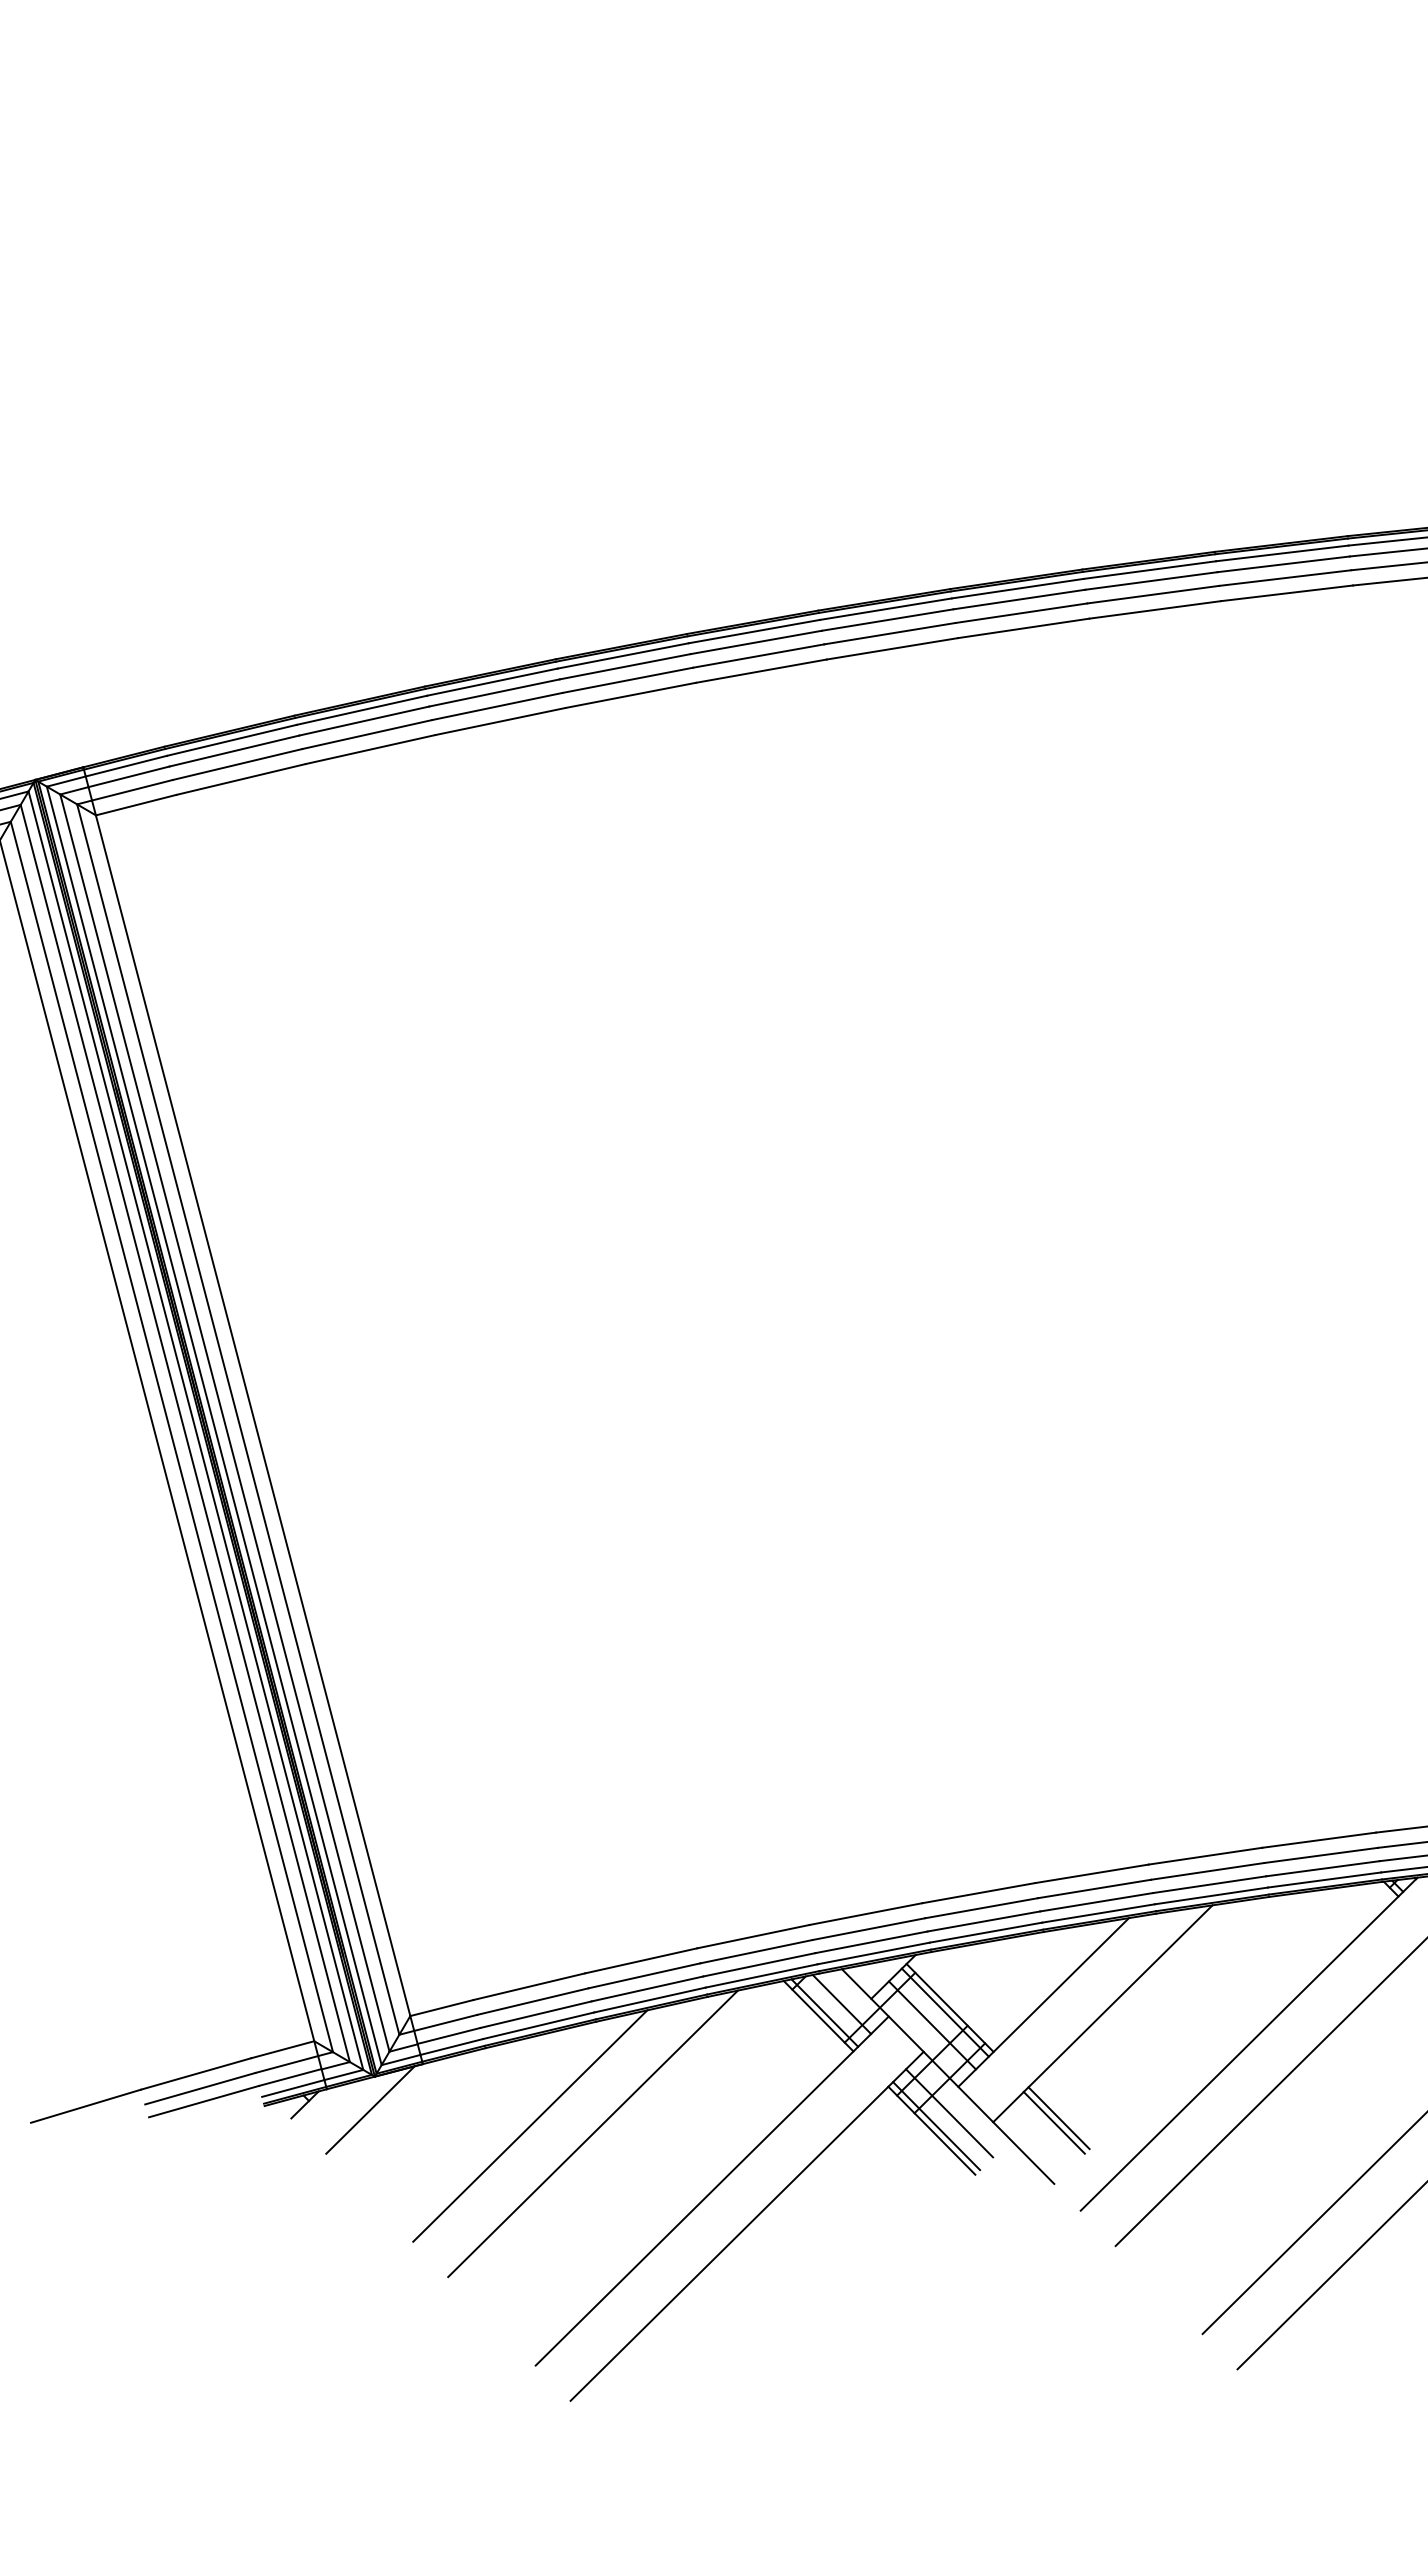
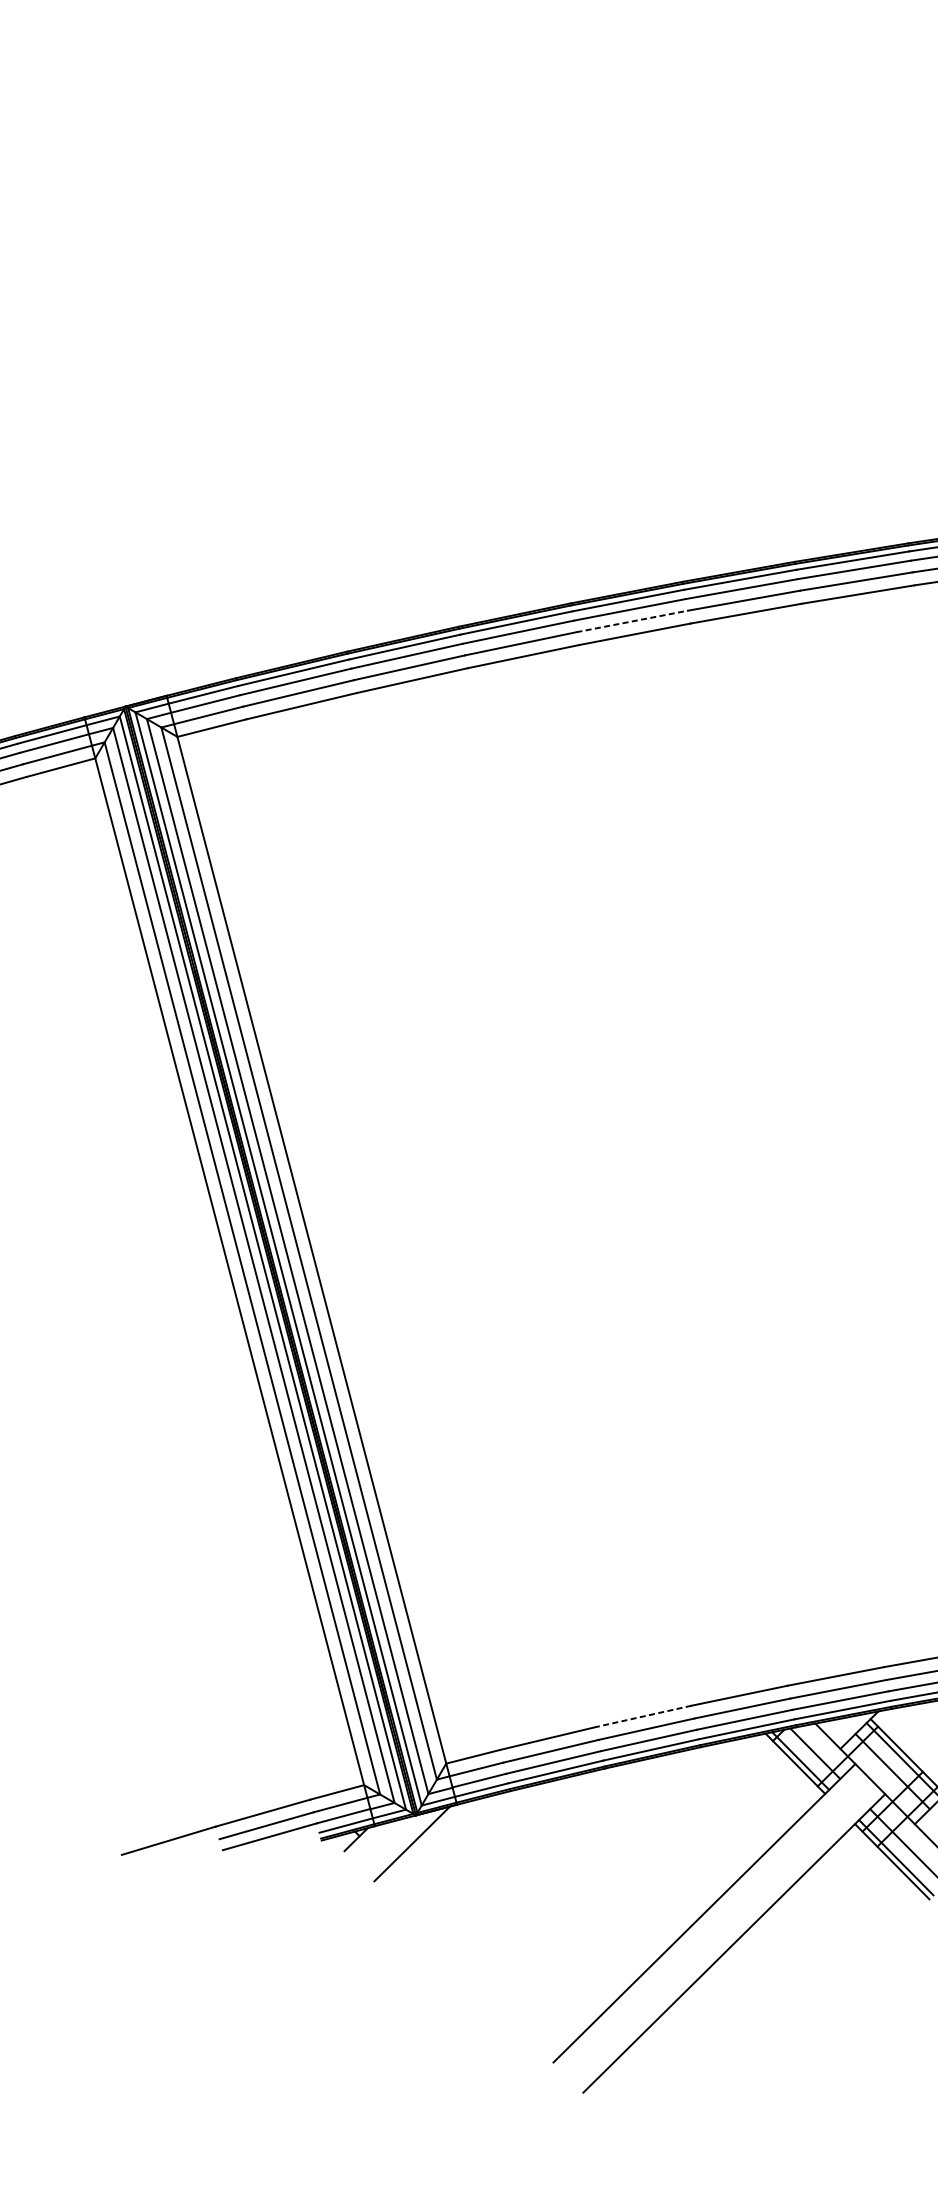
line: (627, 680) -> (631, 621), solid -> dashed
line: (640, 1960) -> (643, 1716), solid -> dashed
line: (530, 2125) -> (549, 1857), removed
line: (592, 2133) -> (602, 1864), removed

